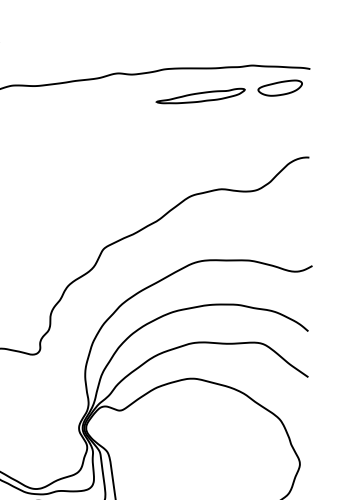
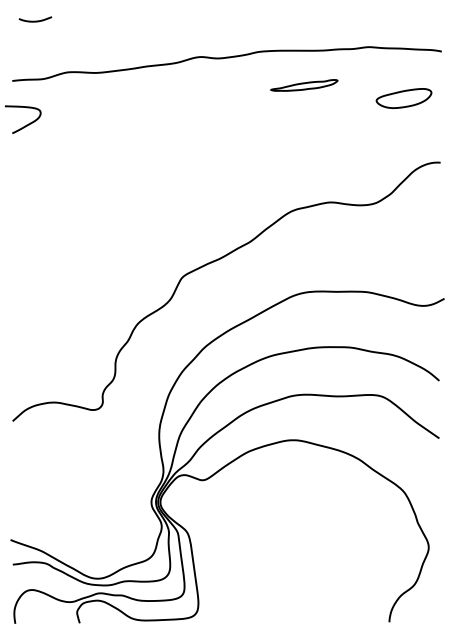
part: (279, 88) -> (403, 98), moved
part: (200, 96) -> (304, 85), size x0.6

